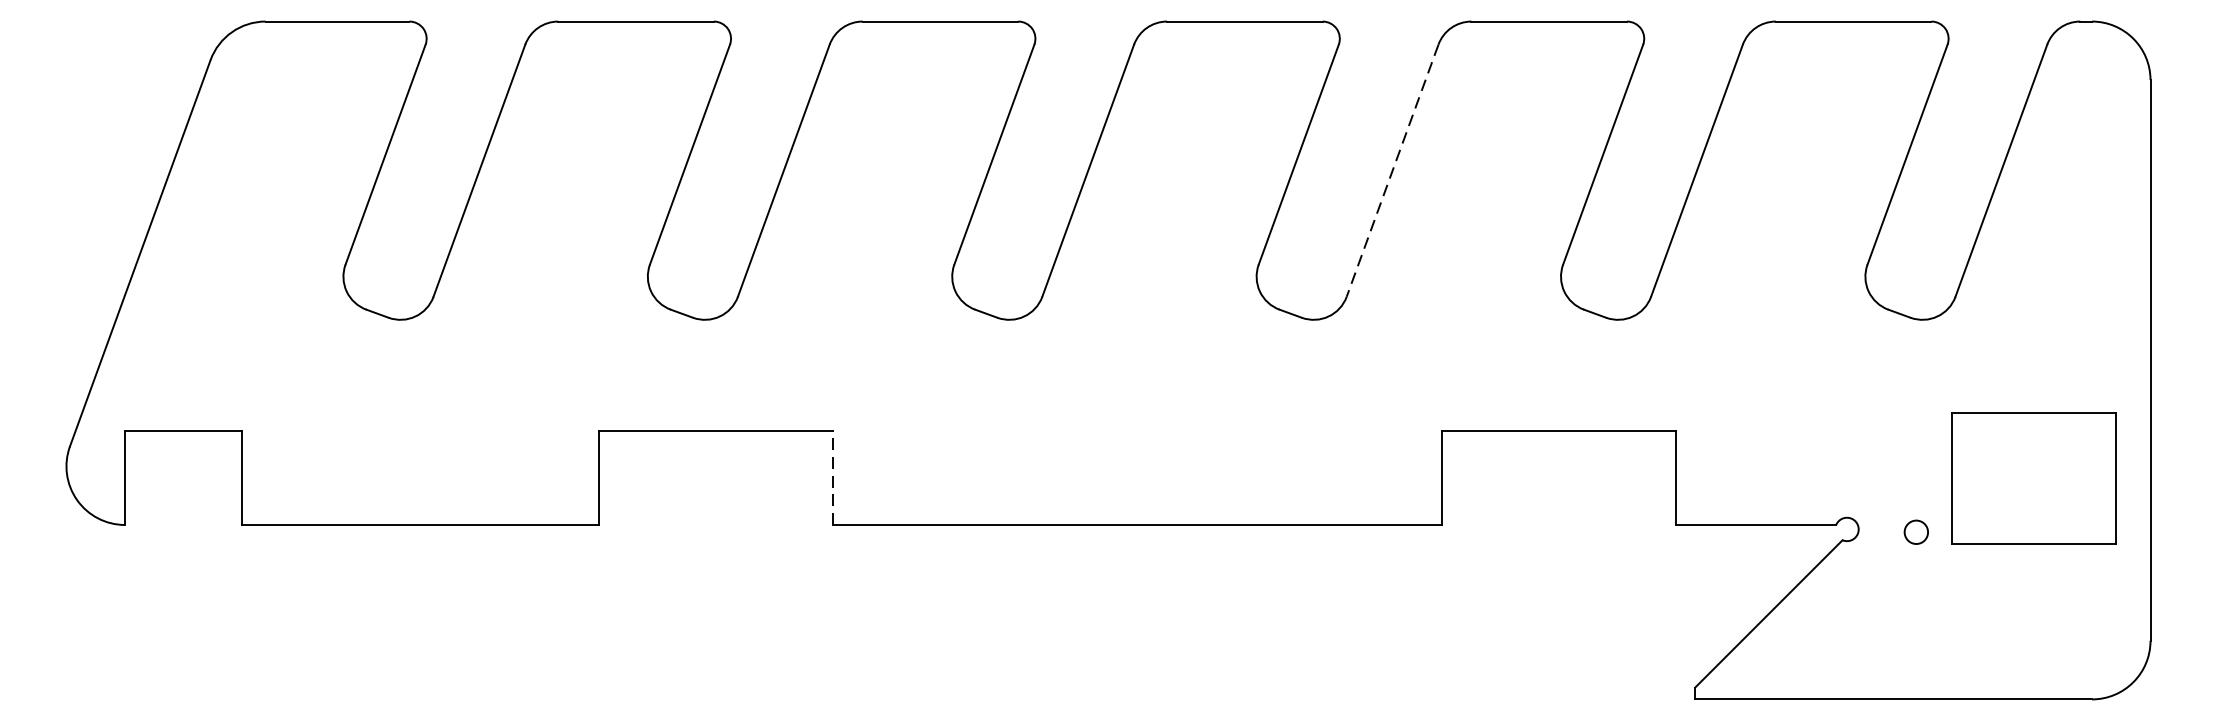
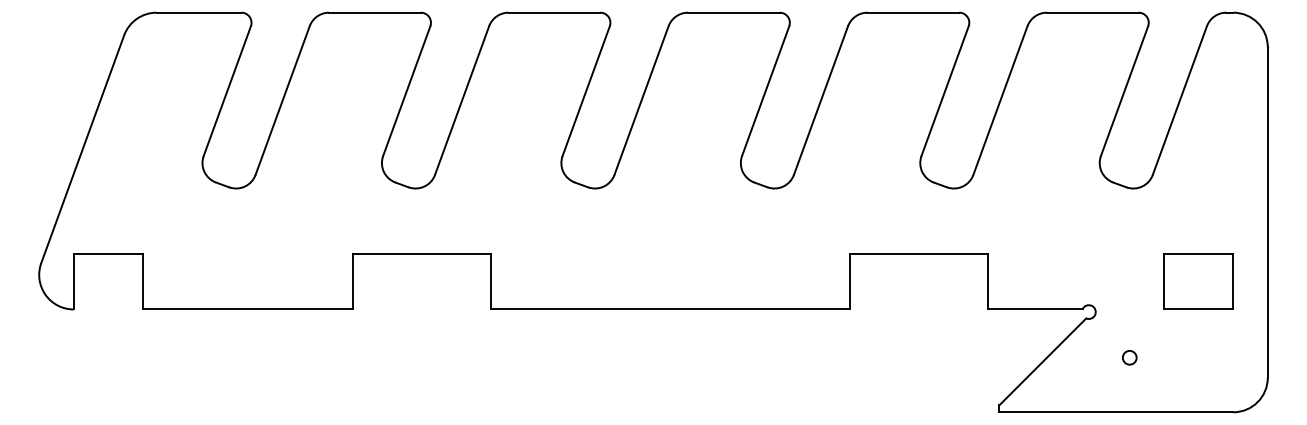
line: (1391, 172) -> (820, 101), dashed -> solid
line: (833, 477) -> (491, 281), dashed -> solid
part: (2032, 477) -> (1198, 281), size x0.71
circle: (1915, 531) -> (1129, 357), moved

